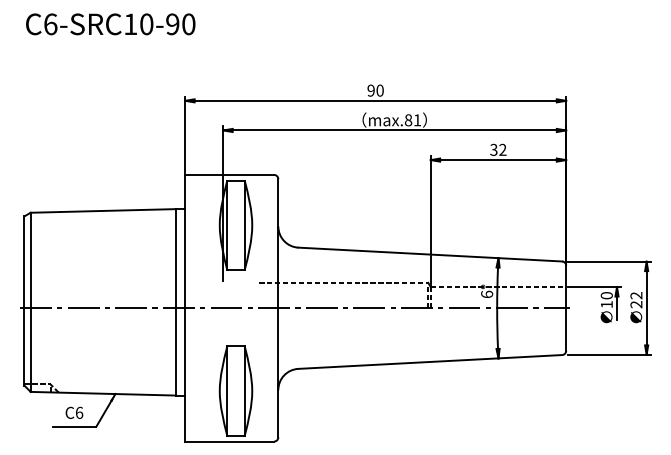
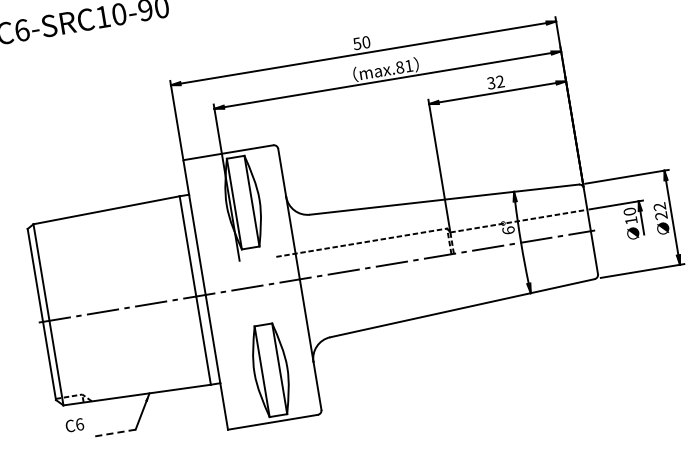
text: (370, 90) -> (356, 43), 90 -> 50
text: (74, 412) -> (74, 424), moved
line: (74, 426) -> (113, 433), solid -> dashed

